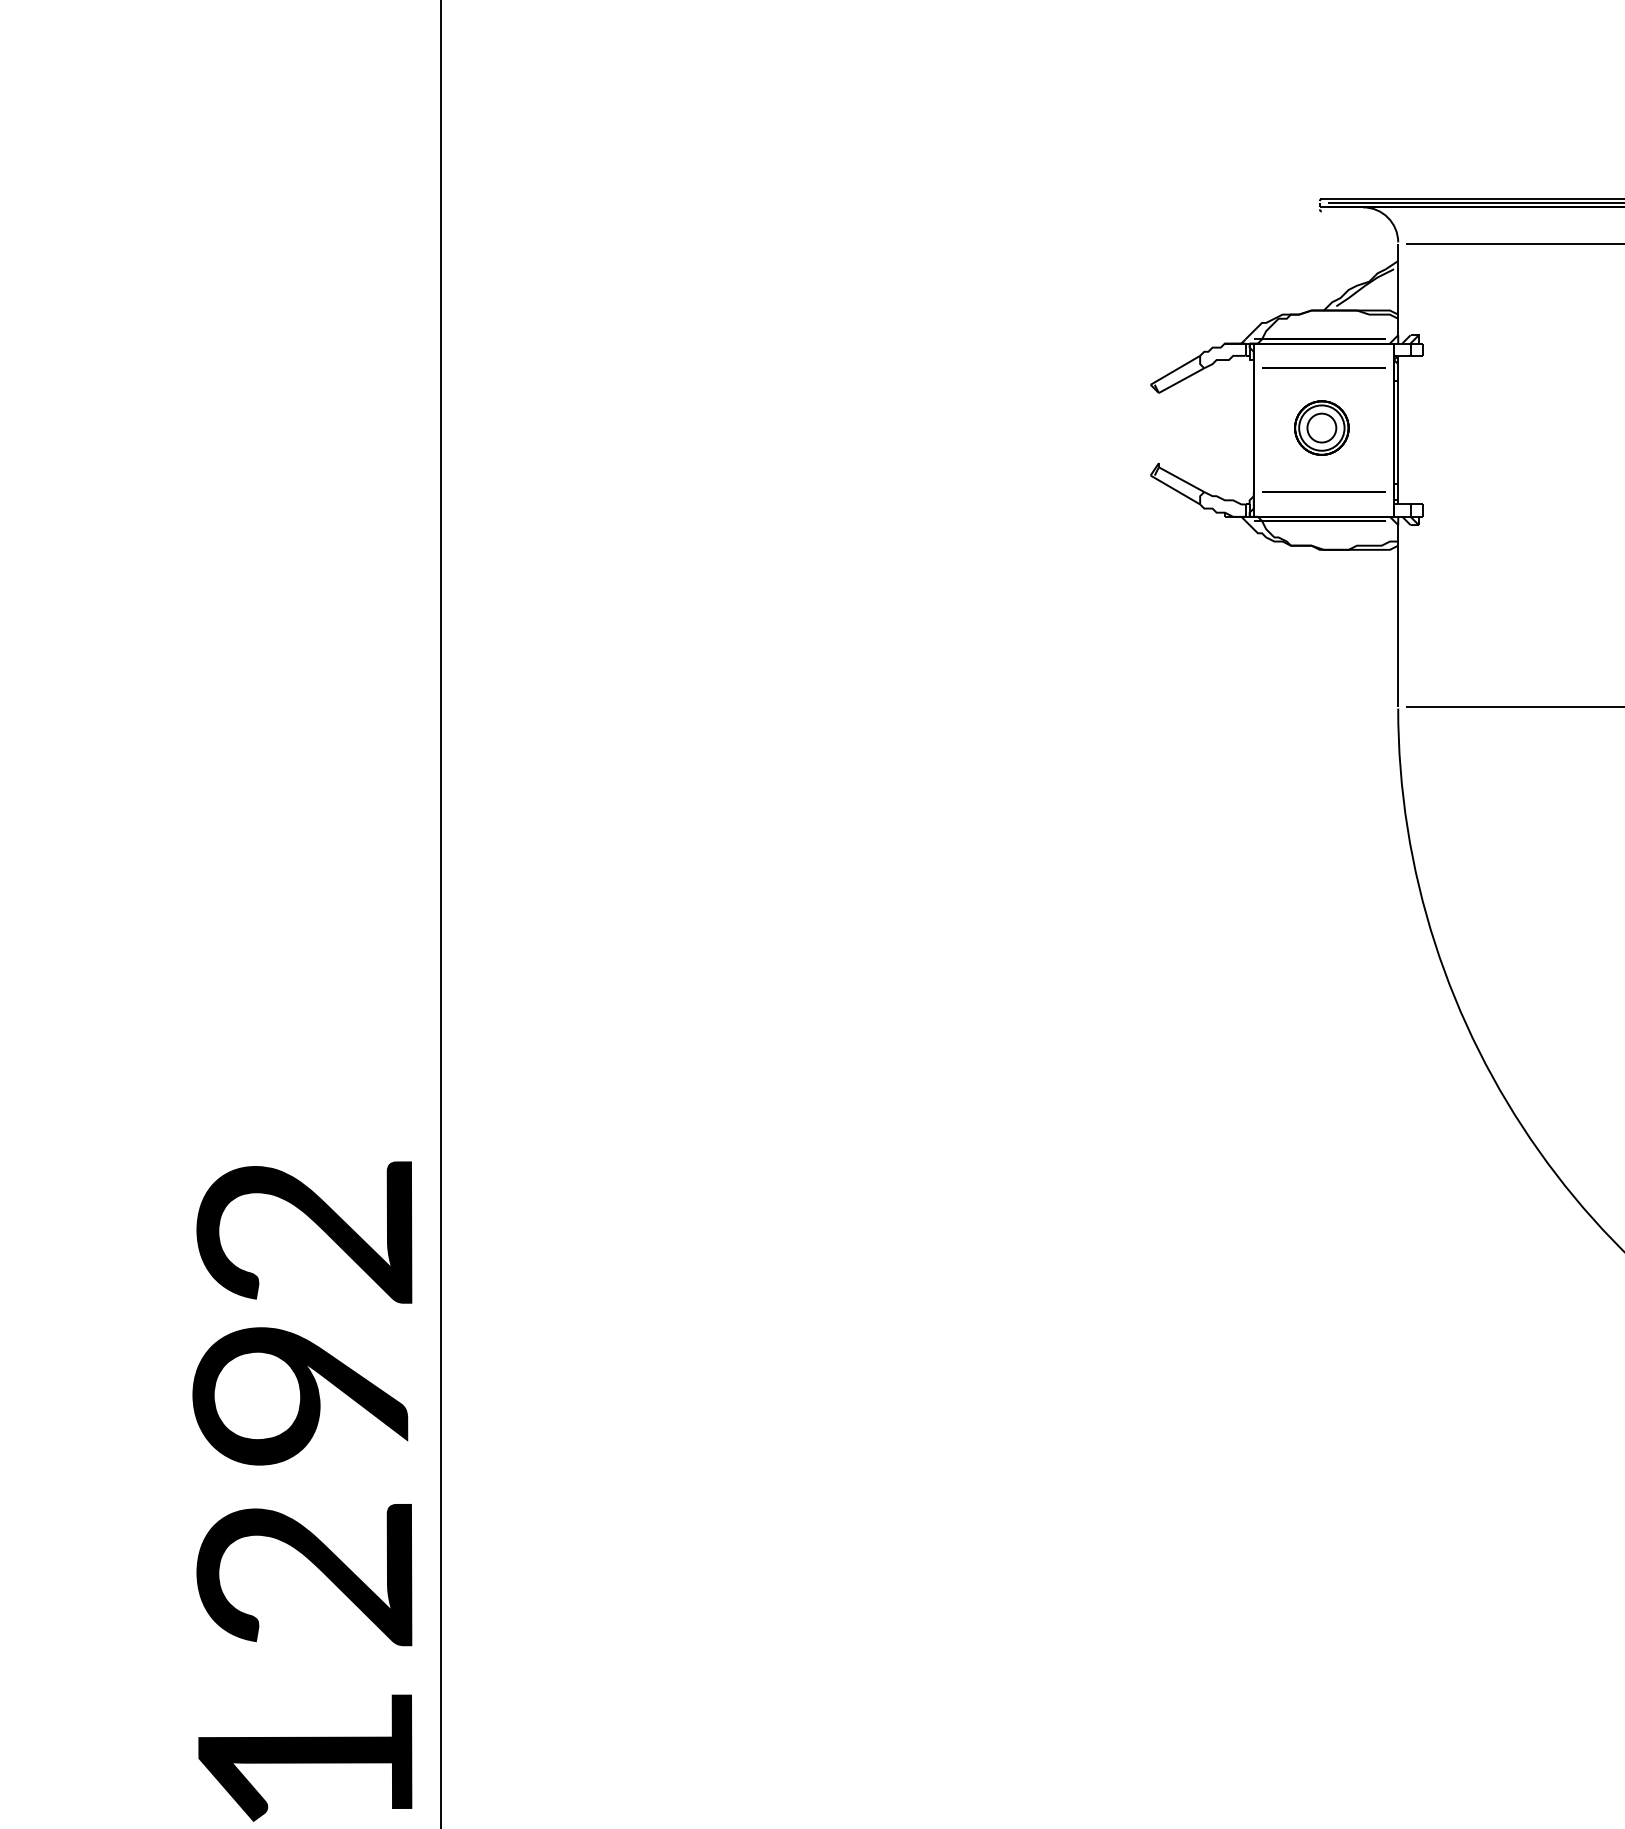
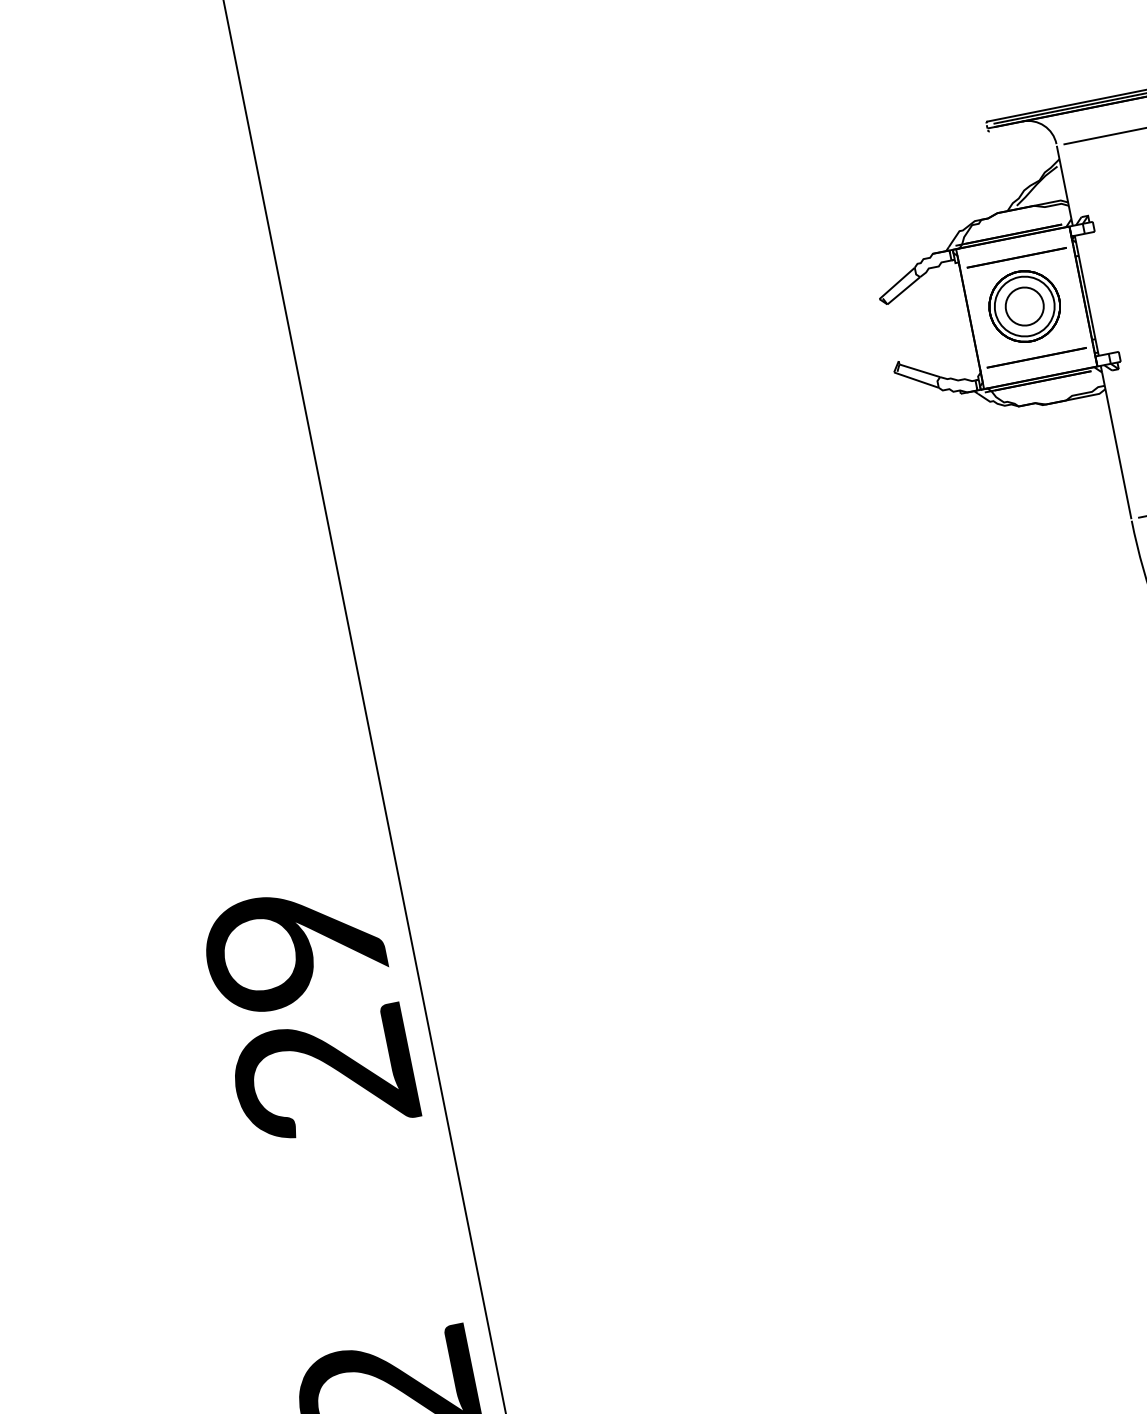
part: (1321, 427) -> (1024, 306), size x1.6
text: (304, 1232) -> (323, 1076), moved
text: (300, 1396) -> (294, 948), moved

